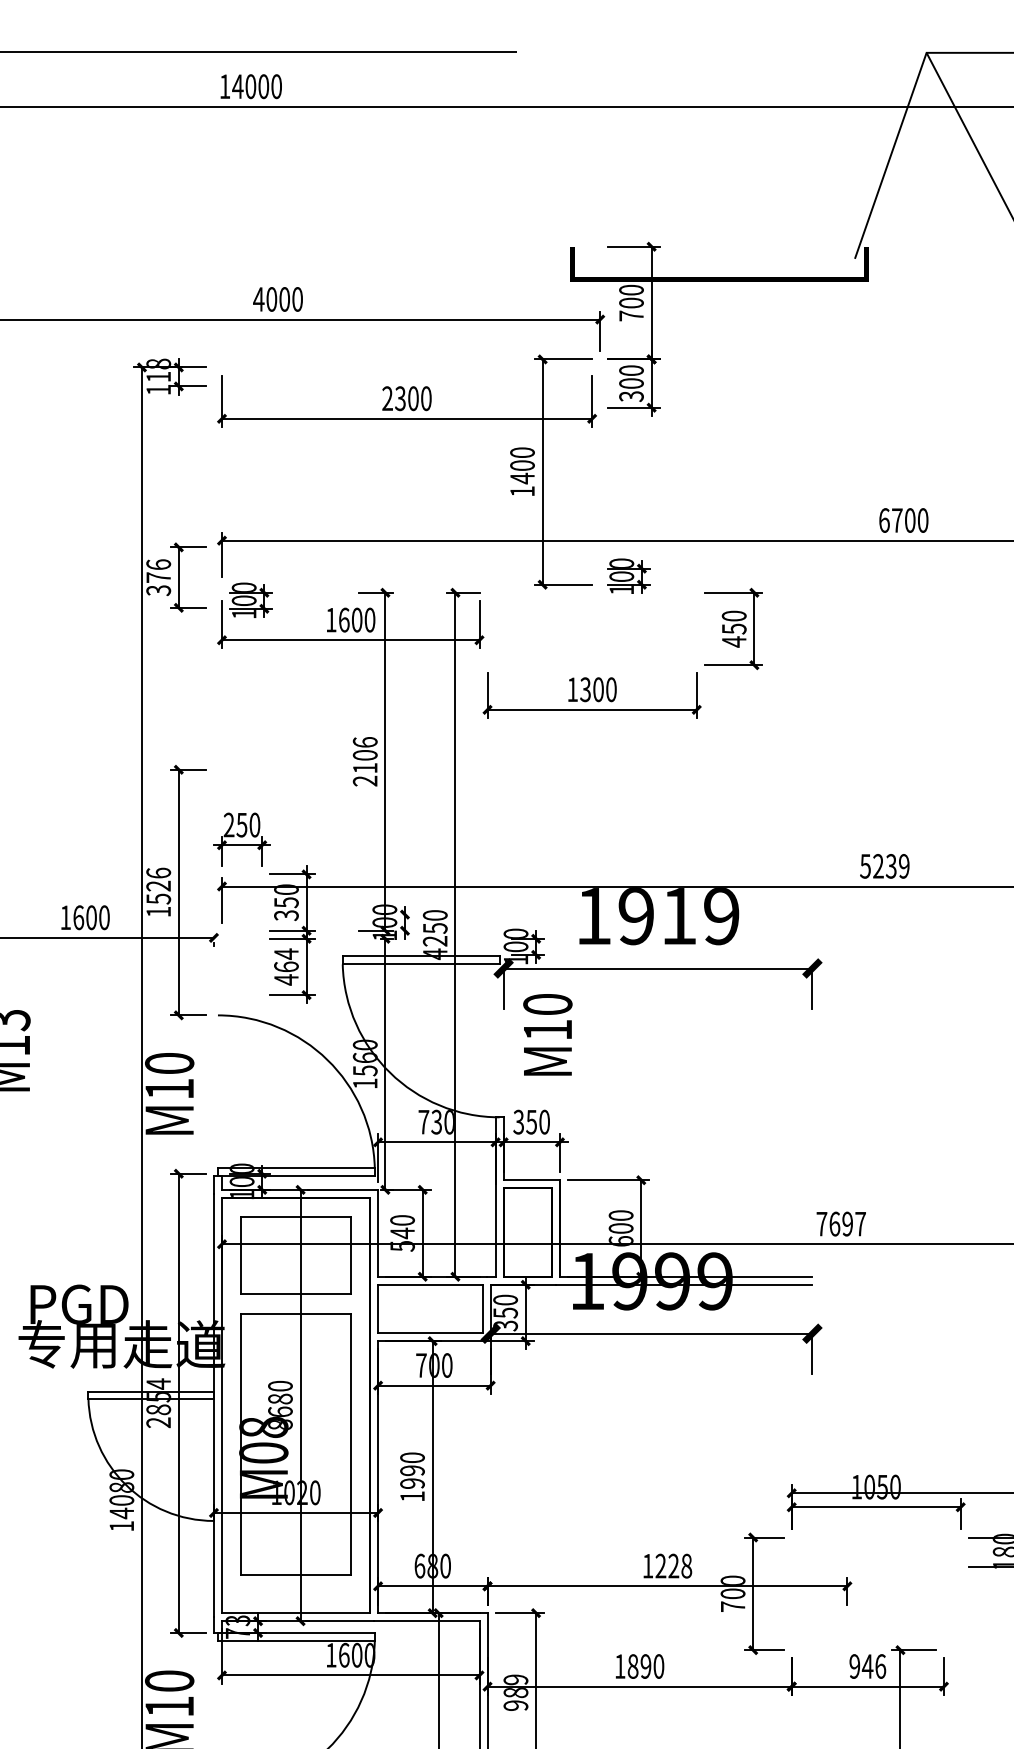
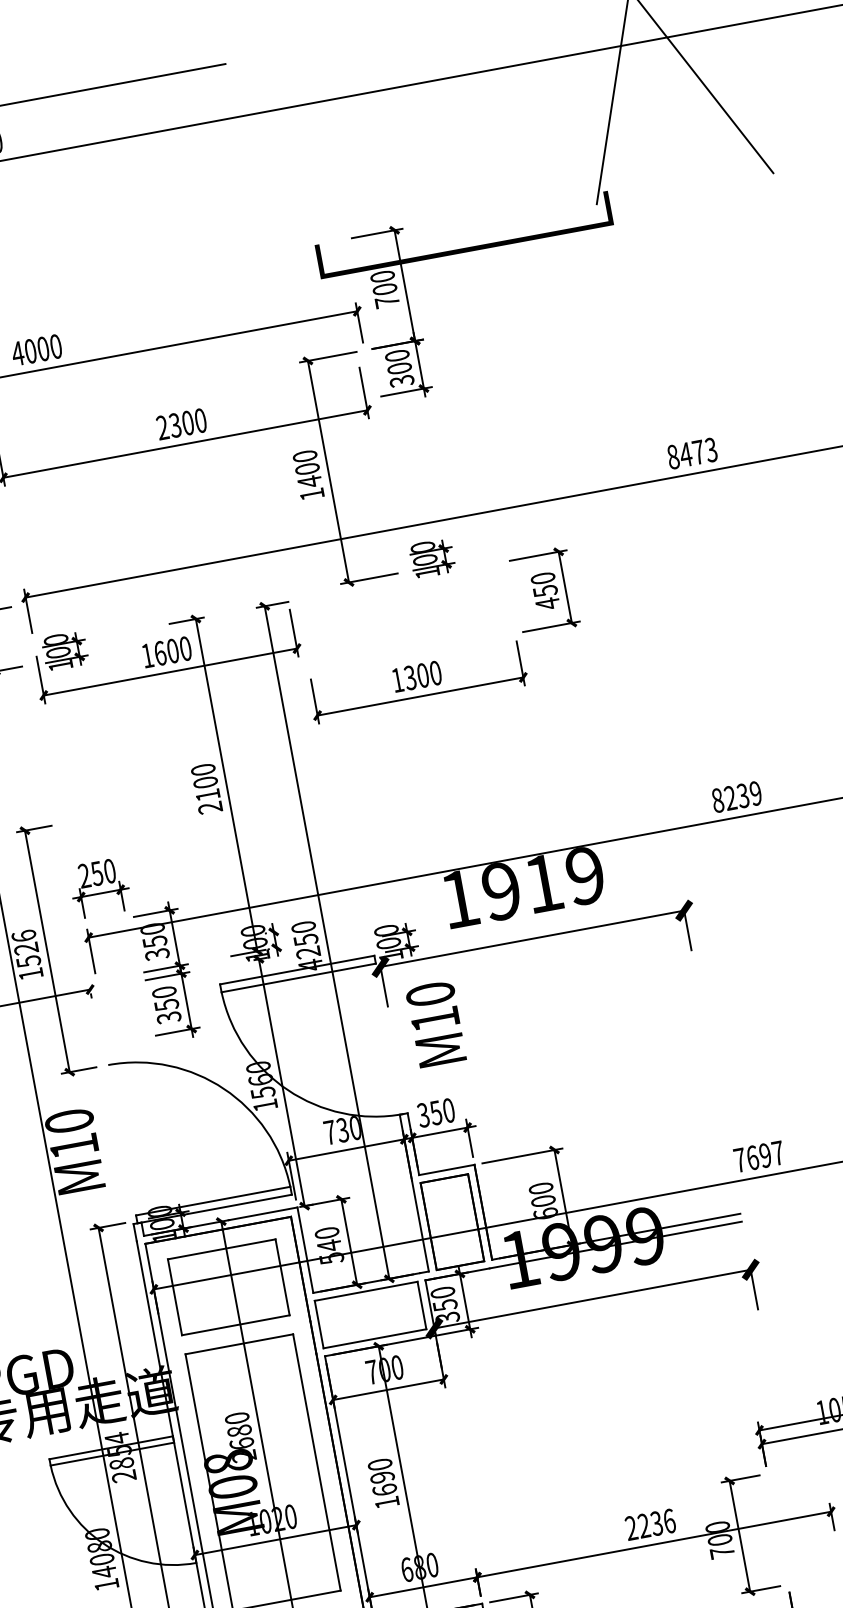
text: (903, 520) -> (692, 453), 6700 -> 8473
text: (364, 742) -> (202, 770), 2106 -> 2100
text: (865, 866) -> (717, 800), 5239 -> 8239
text: (286, 966) -> (166, 1004), 464 -> 350
text: (280, 1424) -> (244, 1455), 8680 -> 2680
text: (412, 1483) -> (384, 1489), 1990 -> 1690
text: (667, 1565) -> (650, 1524), 1228 -> 2236

